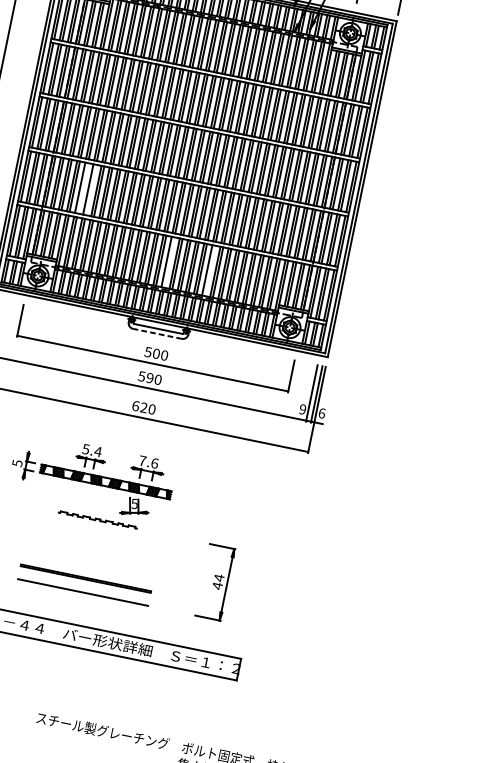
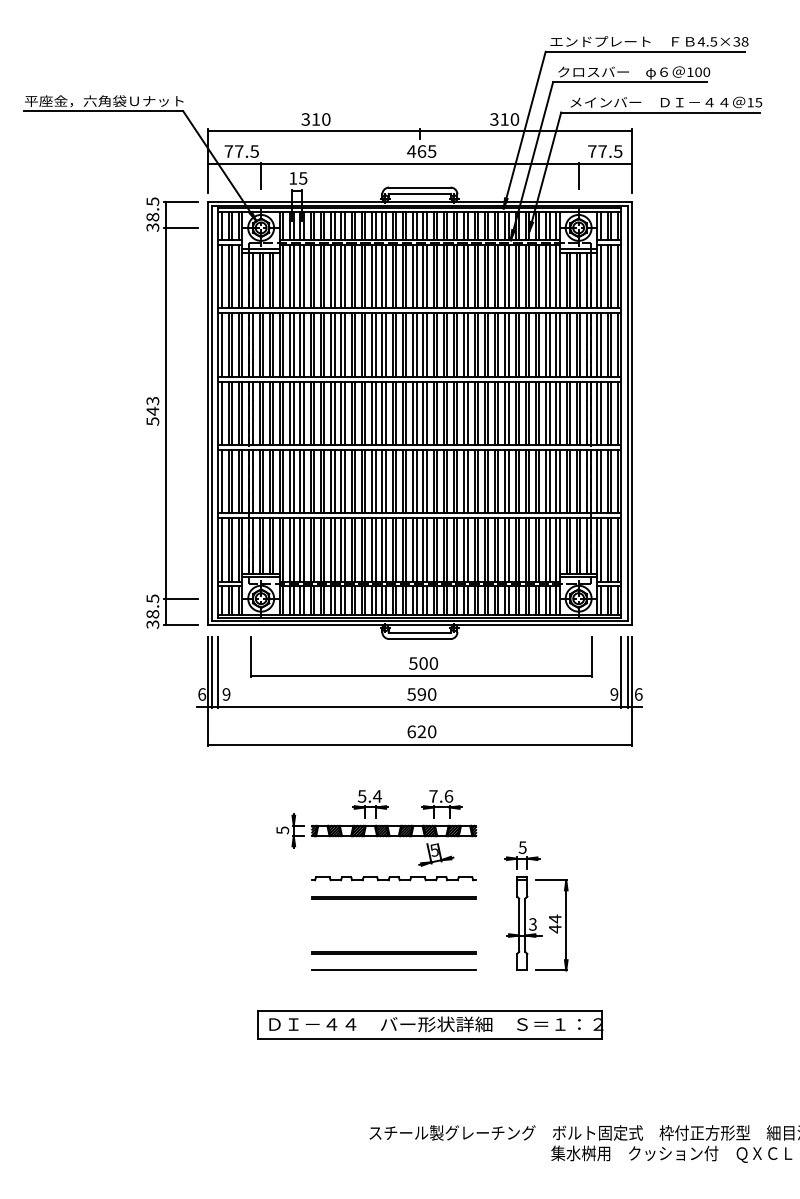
line: (82, 188) -> (293, 481), added
line: (90, 189) -> (303, 481), added
line: (169, 262) -> (416, 549), added
line: (209, 270) -> (467, 549), added
line: (157, 334) -> (419, 639), dashed -> solid
part: (97, 519) -> (393, 878), size x1.67
line: (94, 534) -> (393, 897), added
part: (196, 562) -> (523, 905), added

